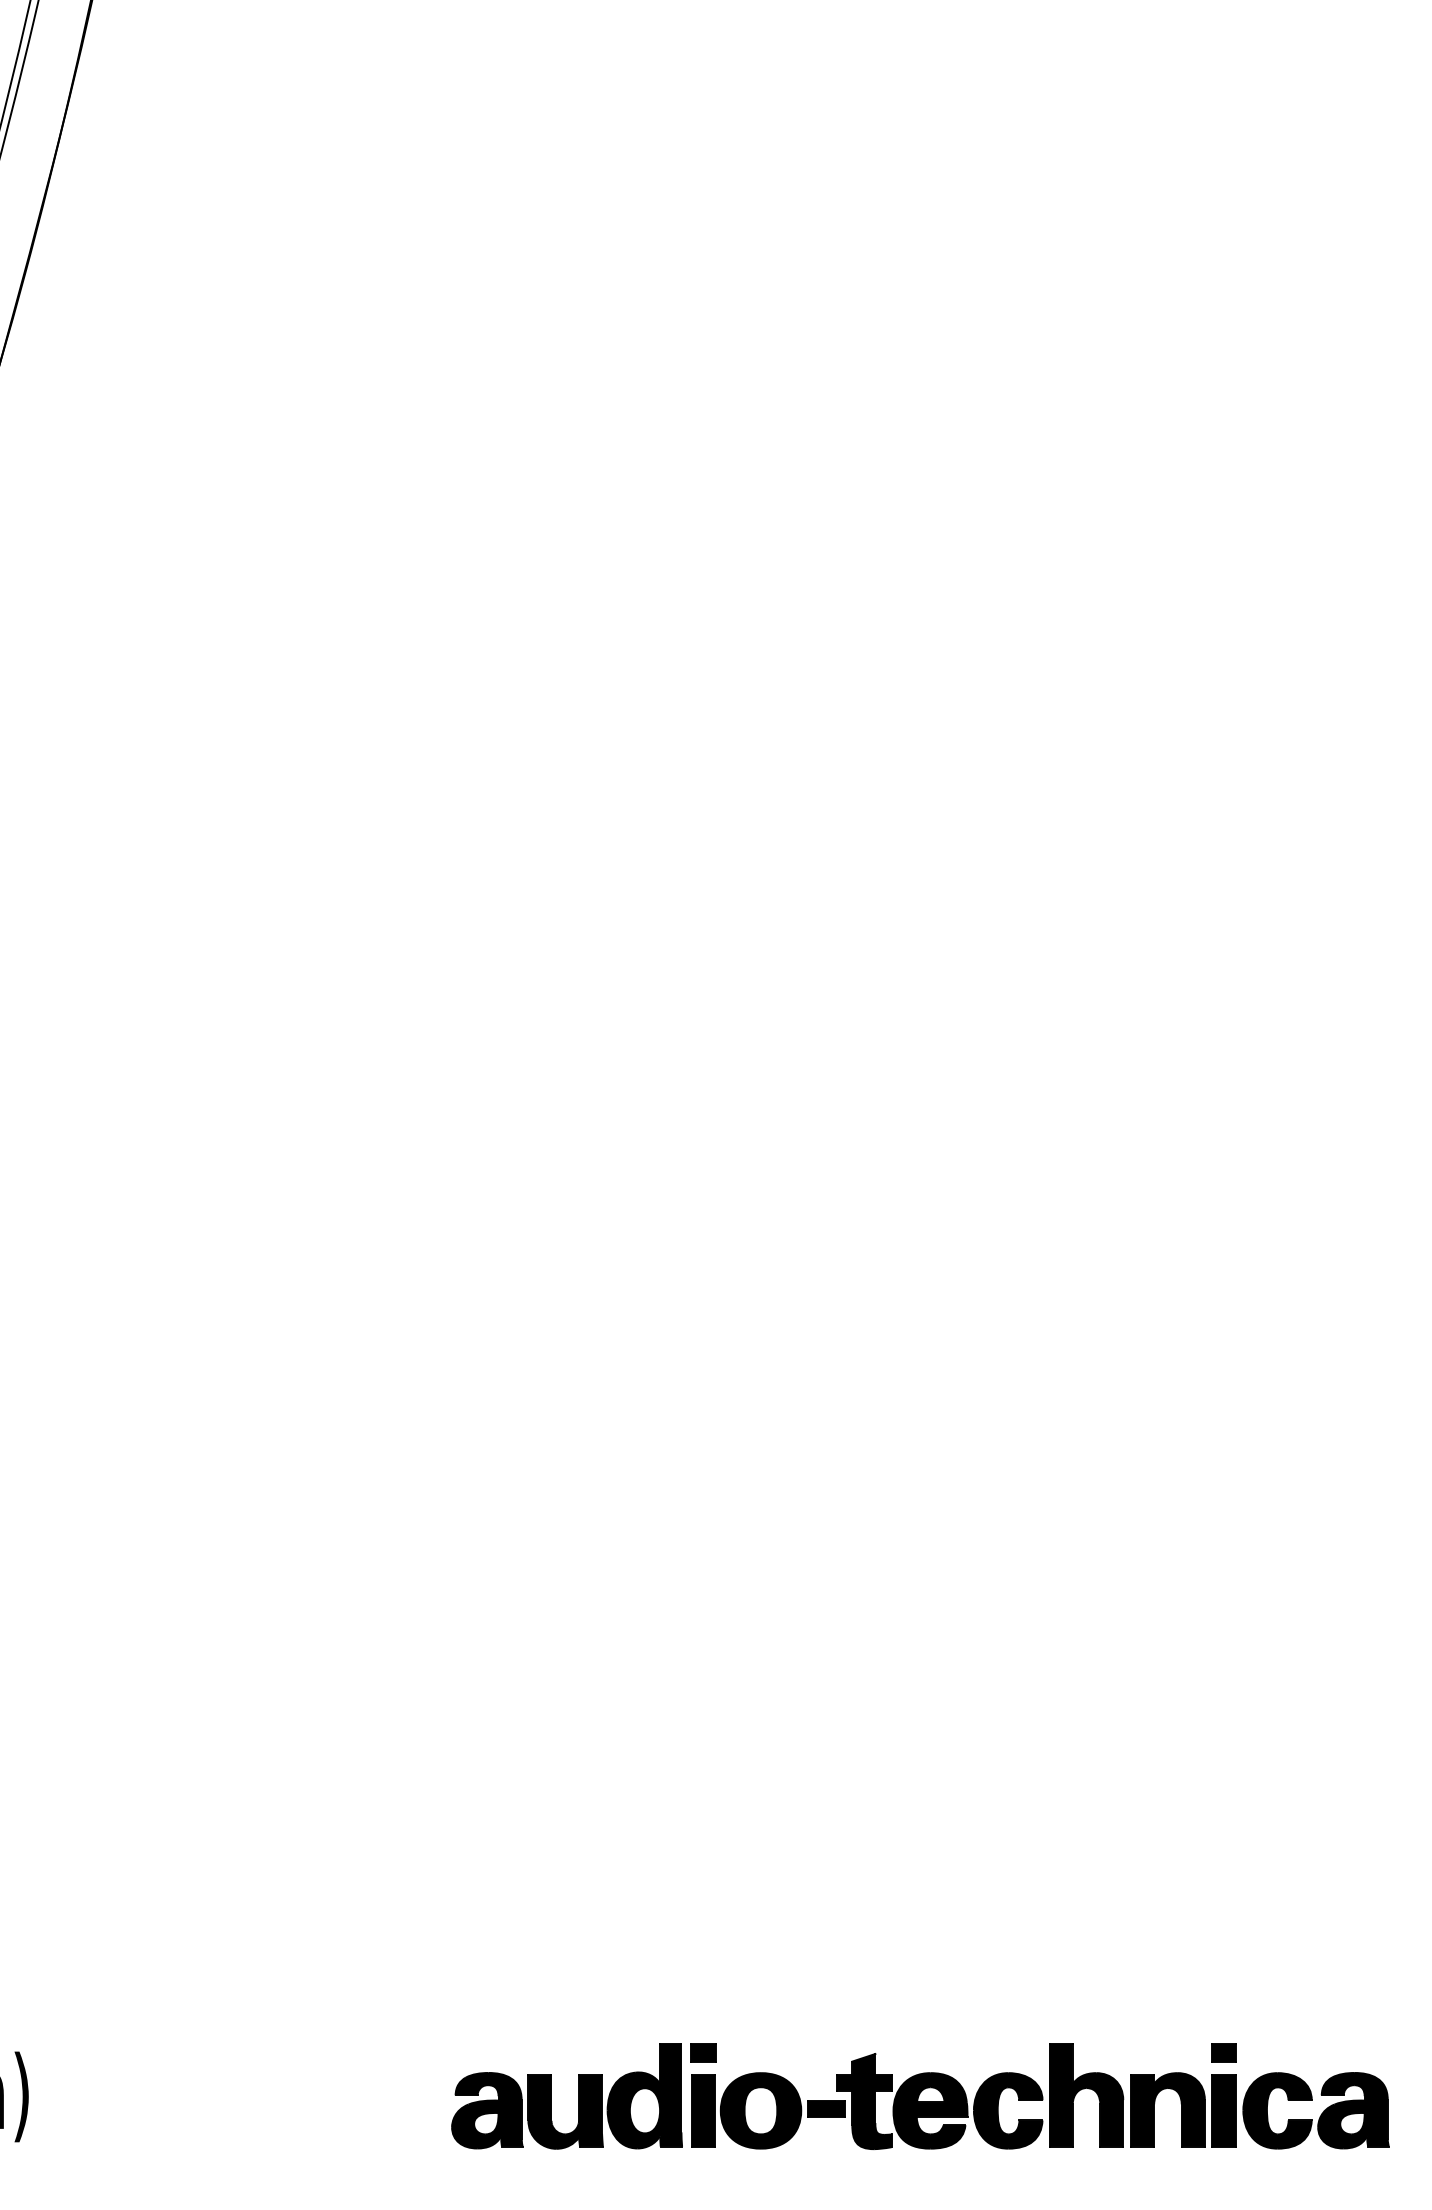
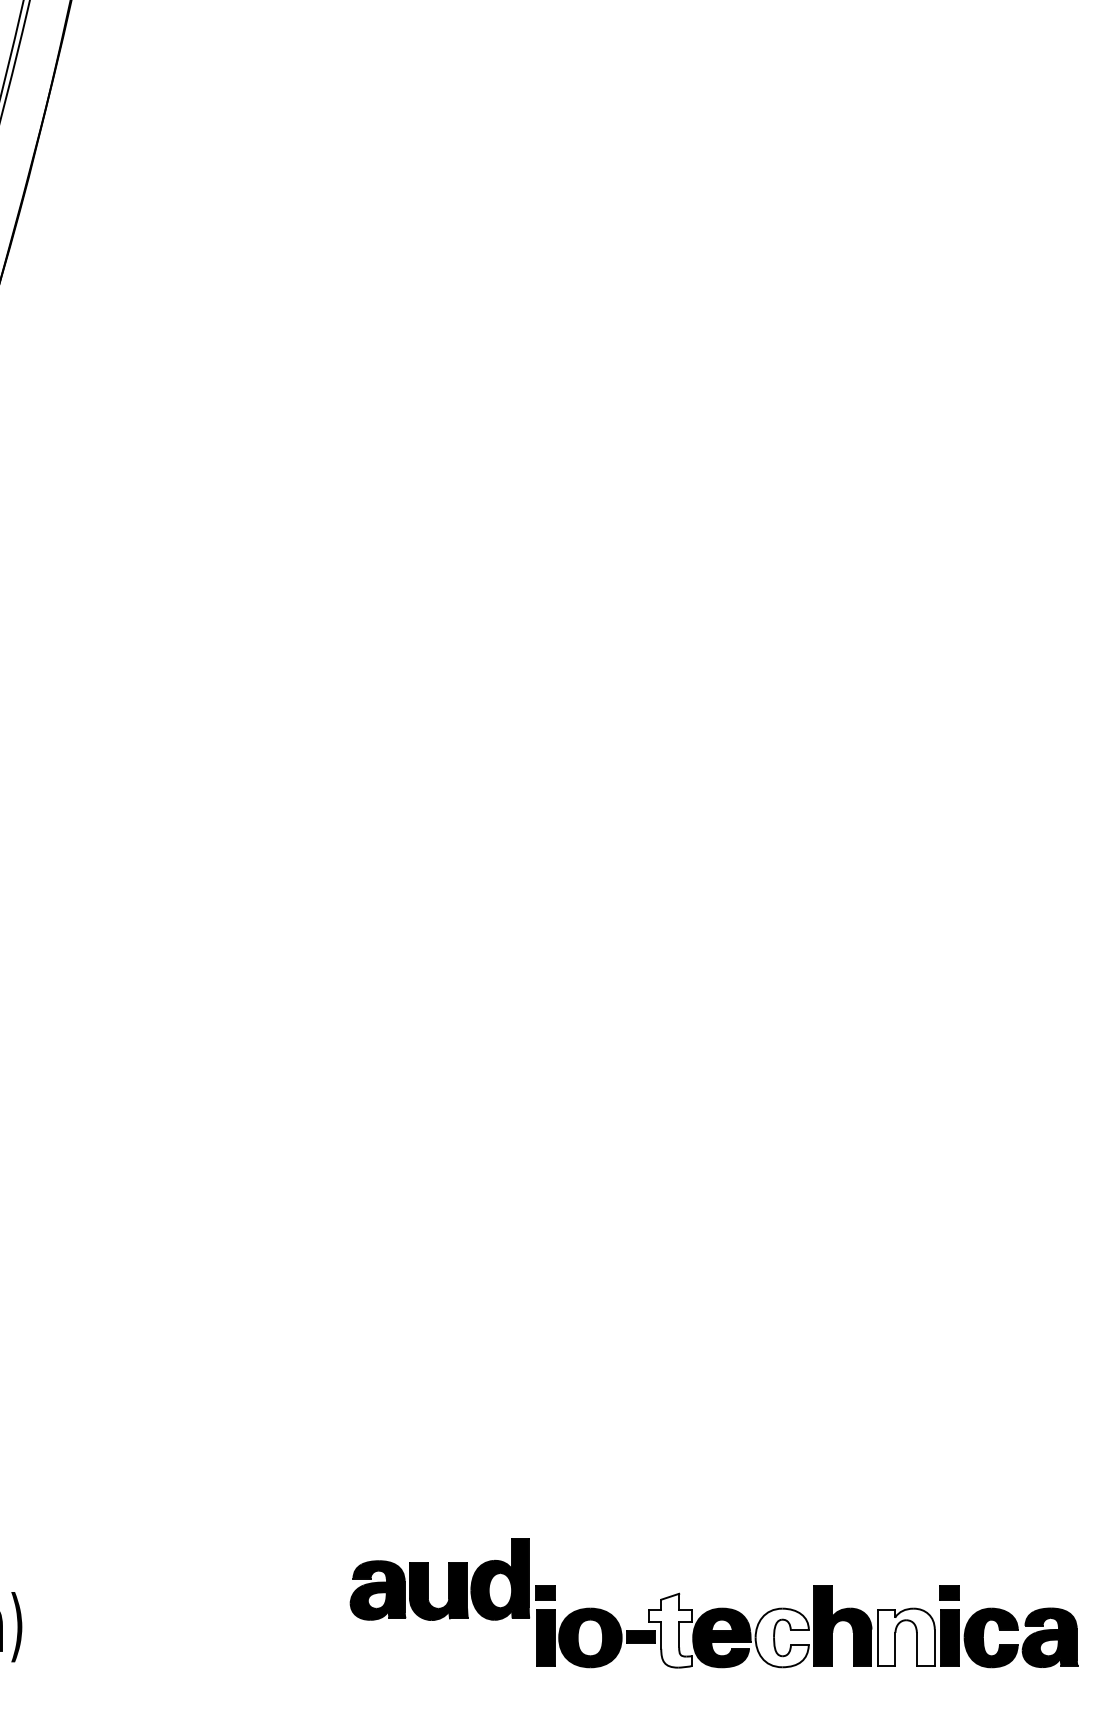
part: (578, 2096) -> (448, 1579), moved
fill: (864, 2101) -> (670, 1630), removed
fill: (1167, 2109) -> (905, 1636), removed
fill: (1007, 2110) -> (781, 1637), removed

